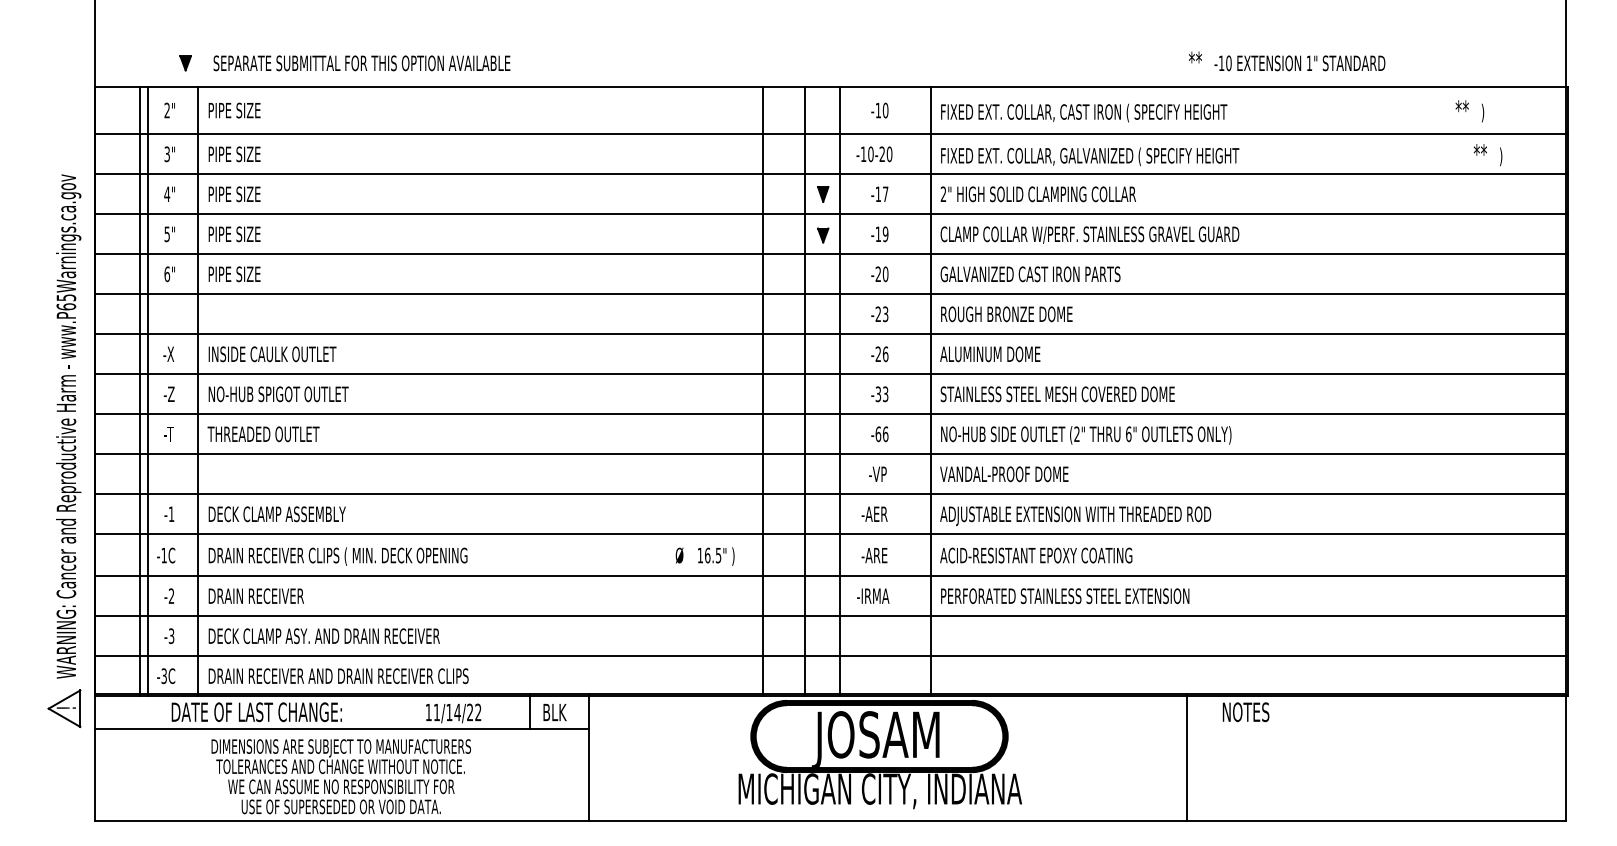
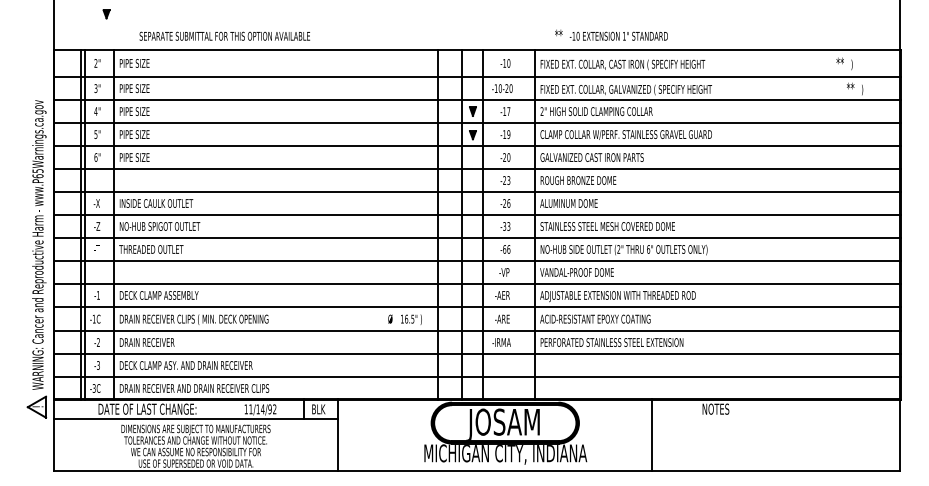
text: (1287, 60) -> (611, 34), moved
text: (361, 61) -> (224, 35), moved
part: (185, 63) -> (106, 14), moved
text: (469, 712) -> (269, 409), 11/14/22 -> 11/14/92
line: (1186, 756) -> (651, 434), moved

